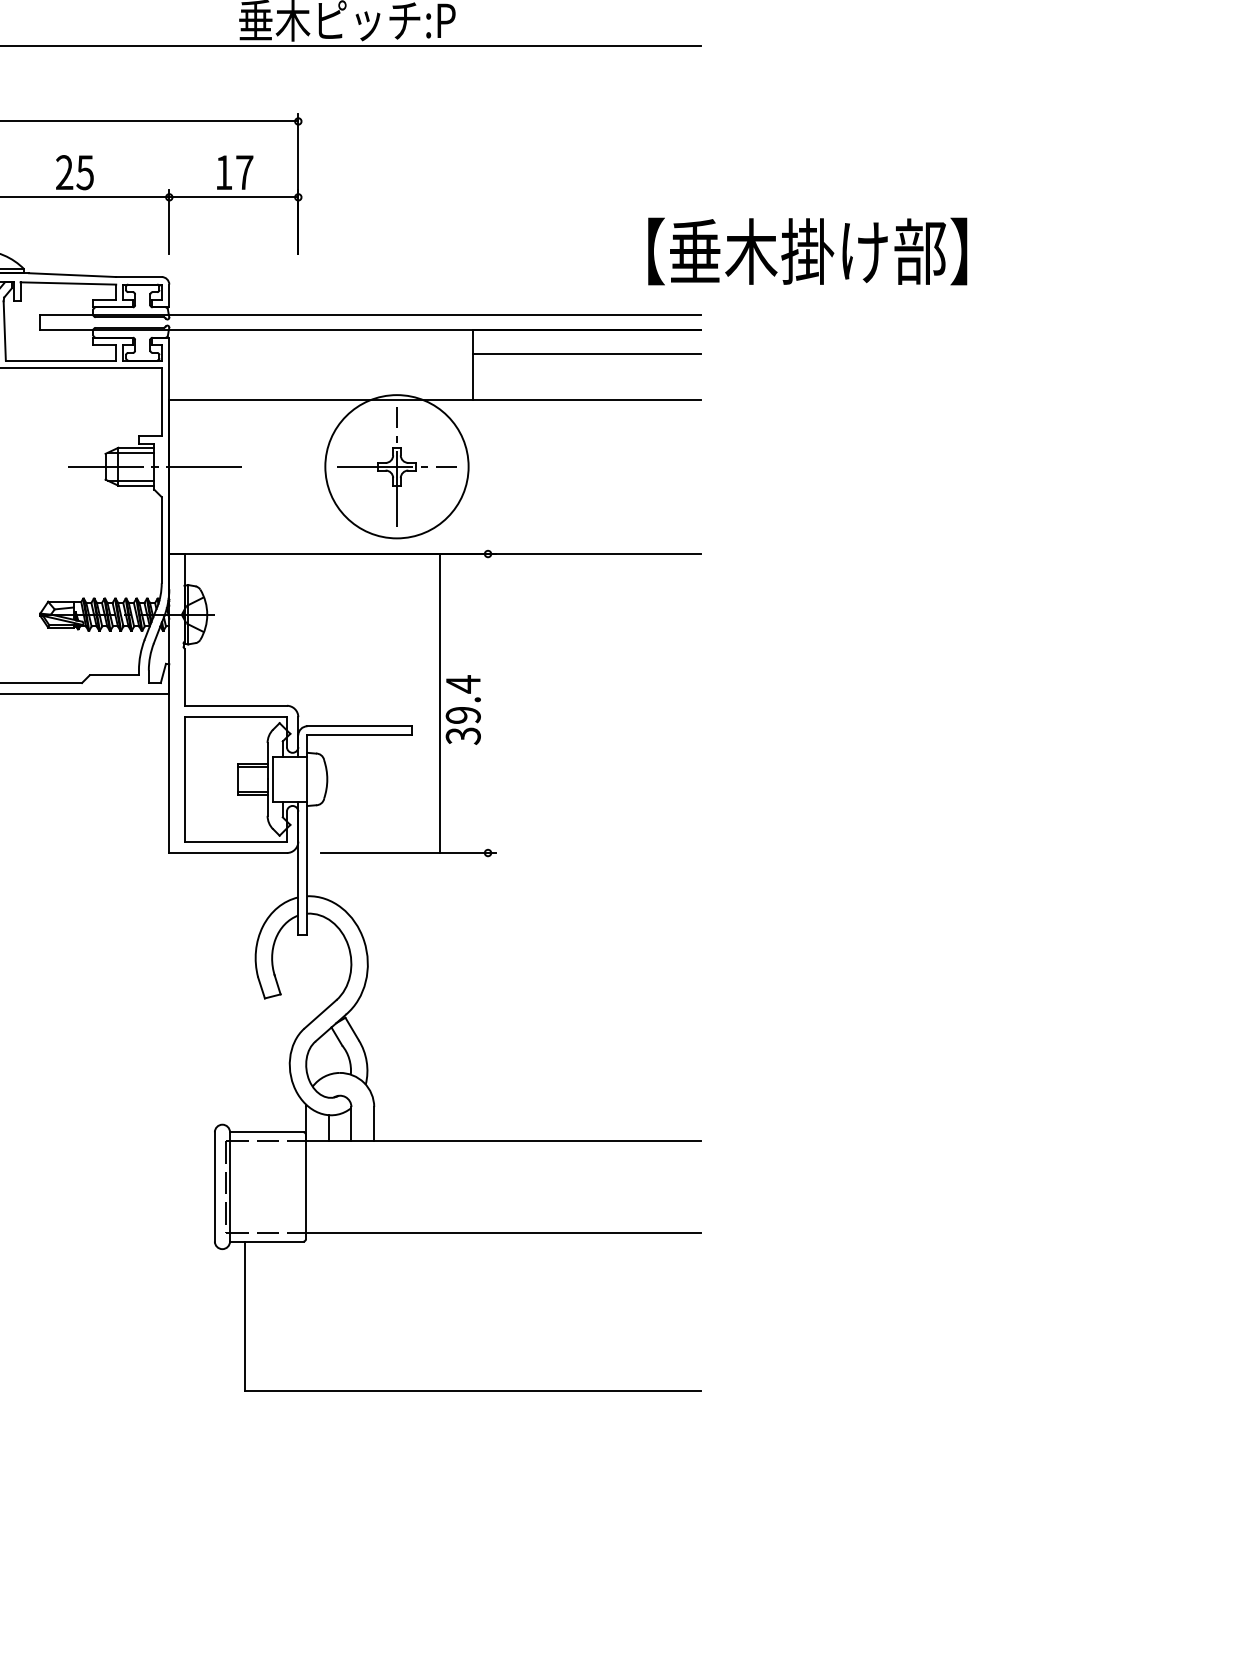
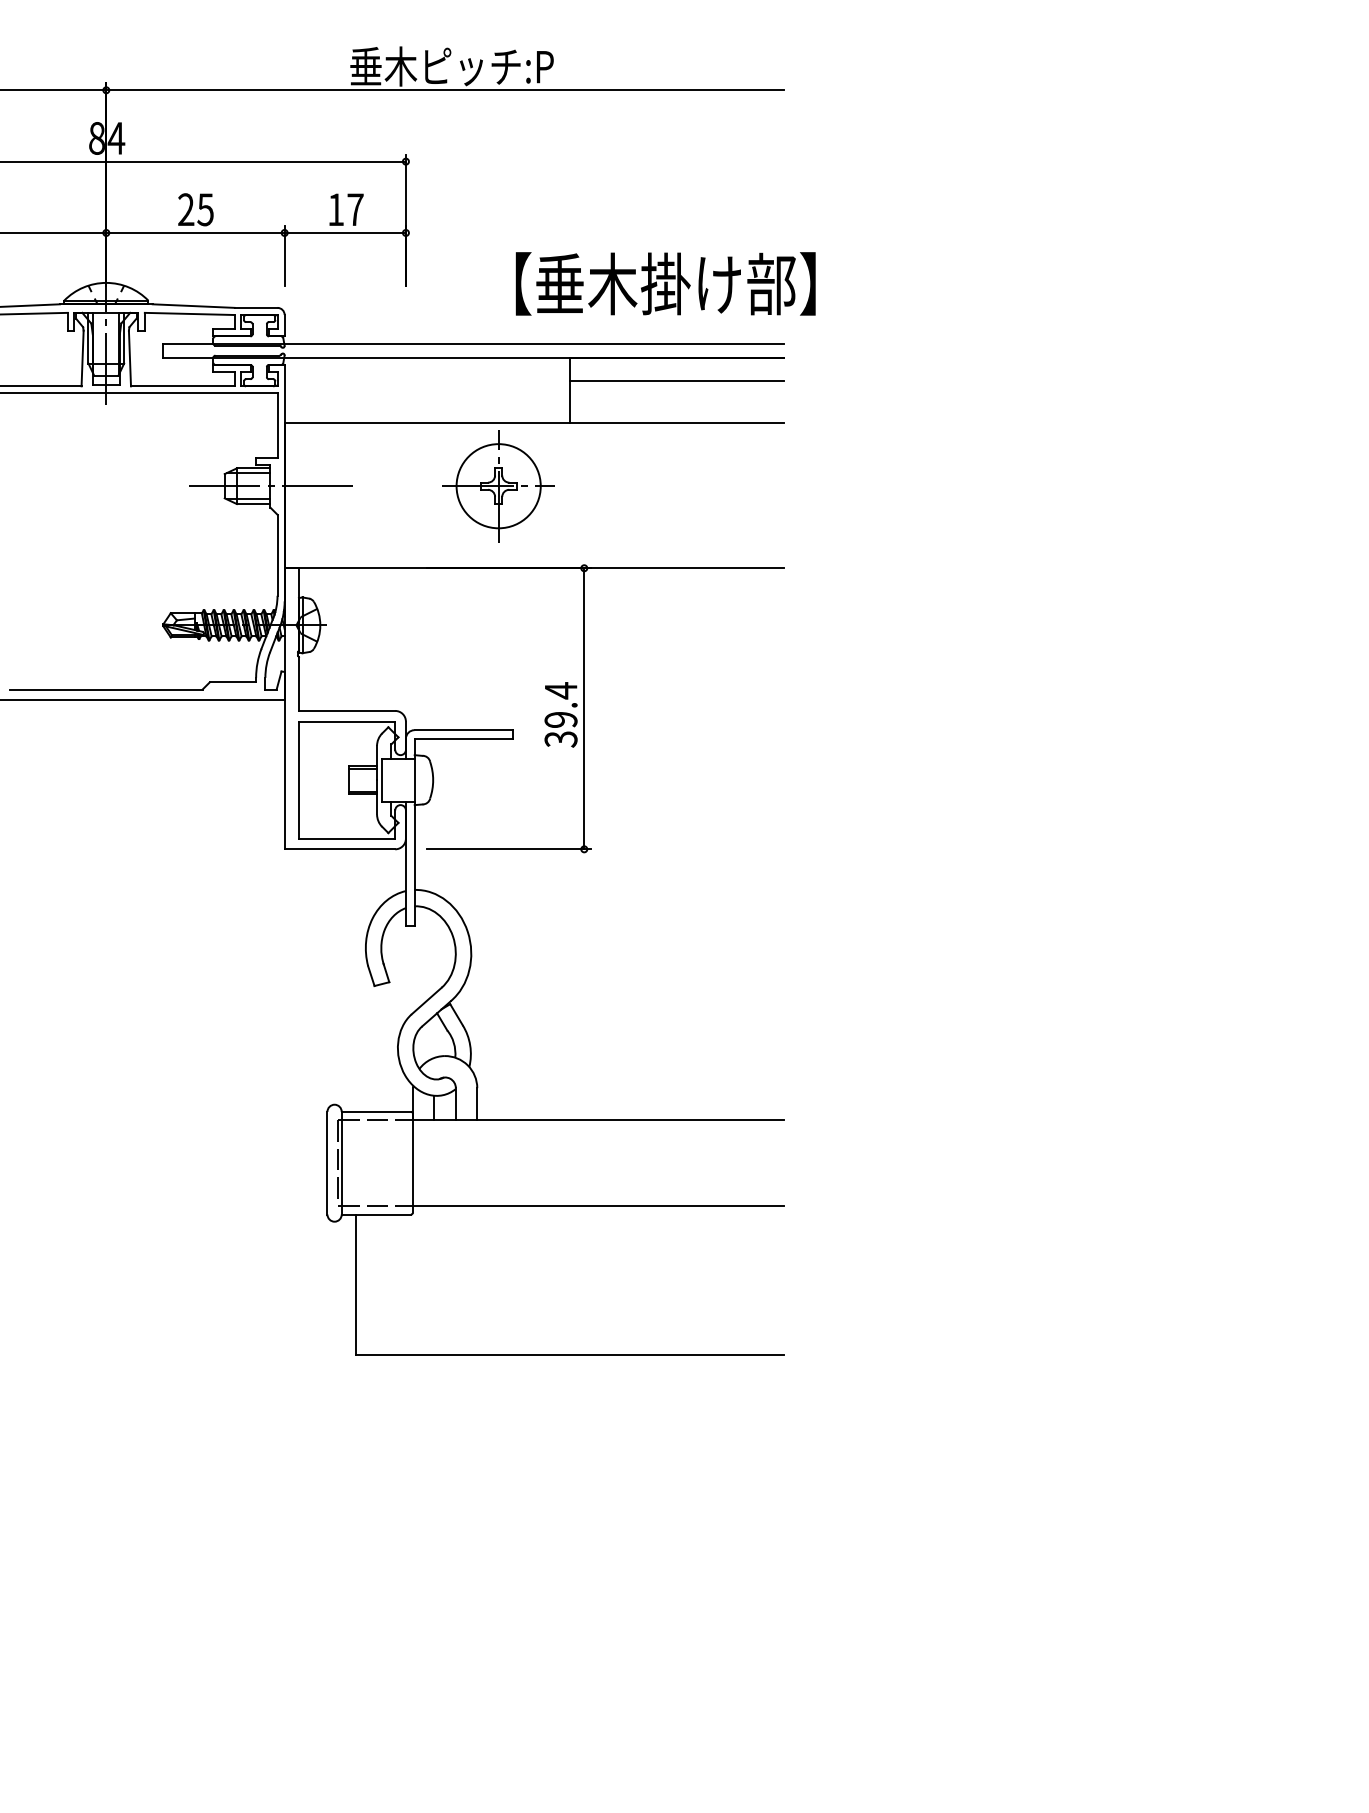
text: (807, 251) -> (665, 283), moved
circle: (396, 467) -> (498, 486), size x0.62
line: (440, 703) -> (584, 708), moved

